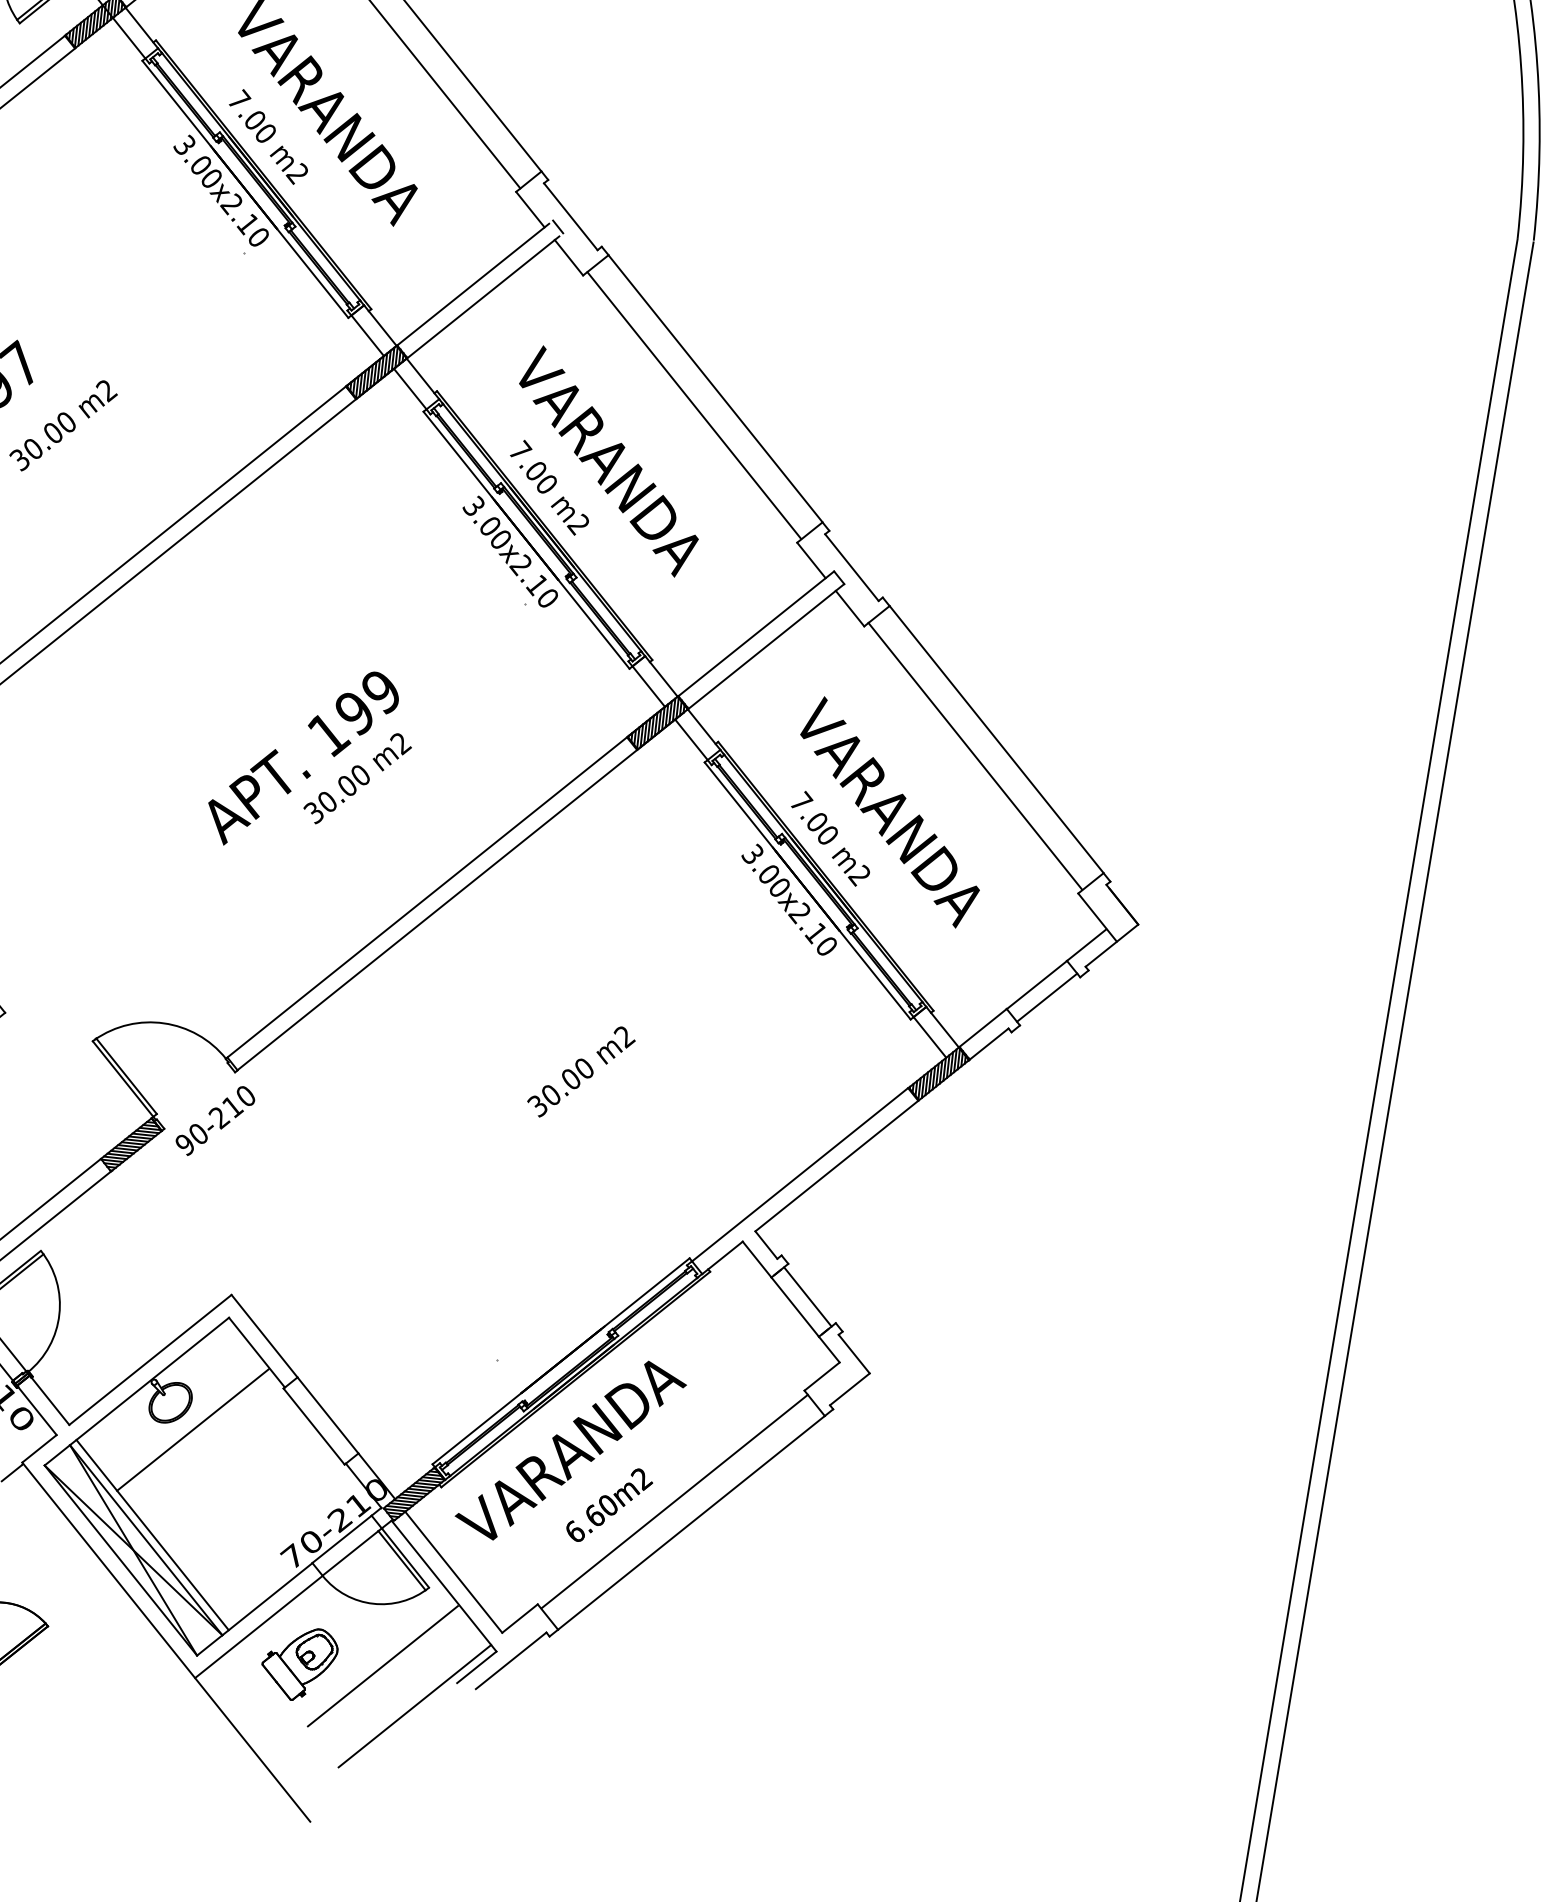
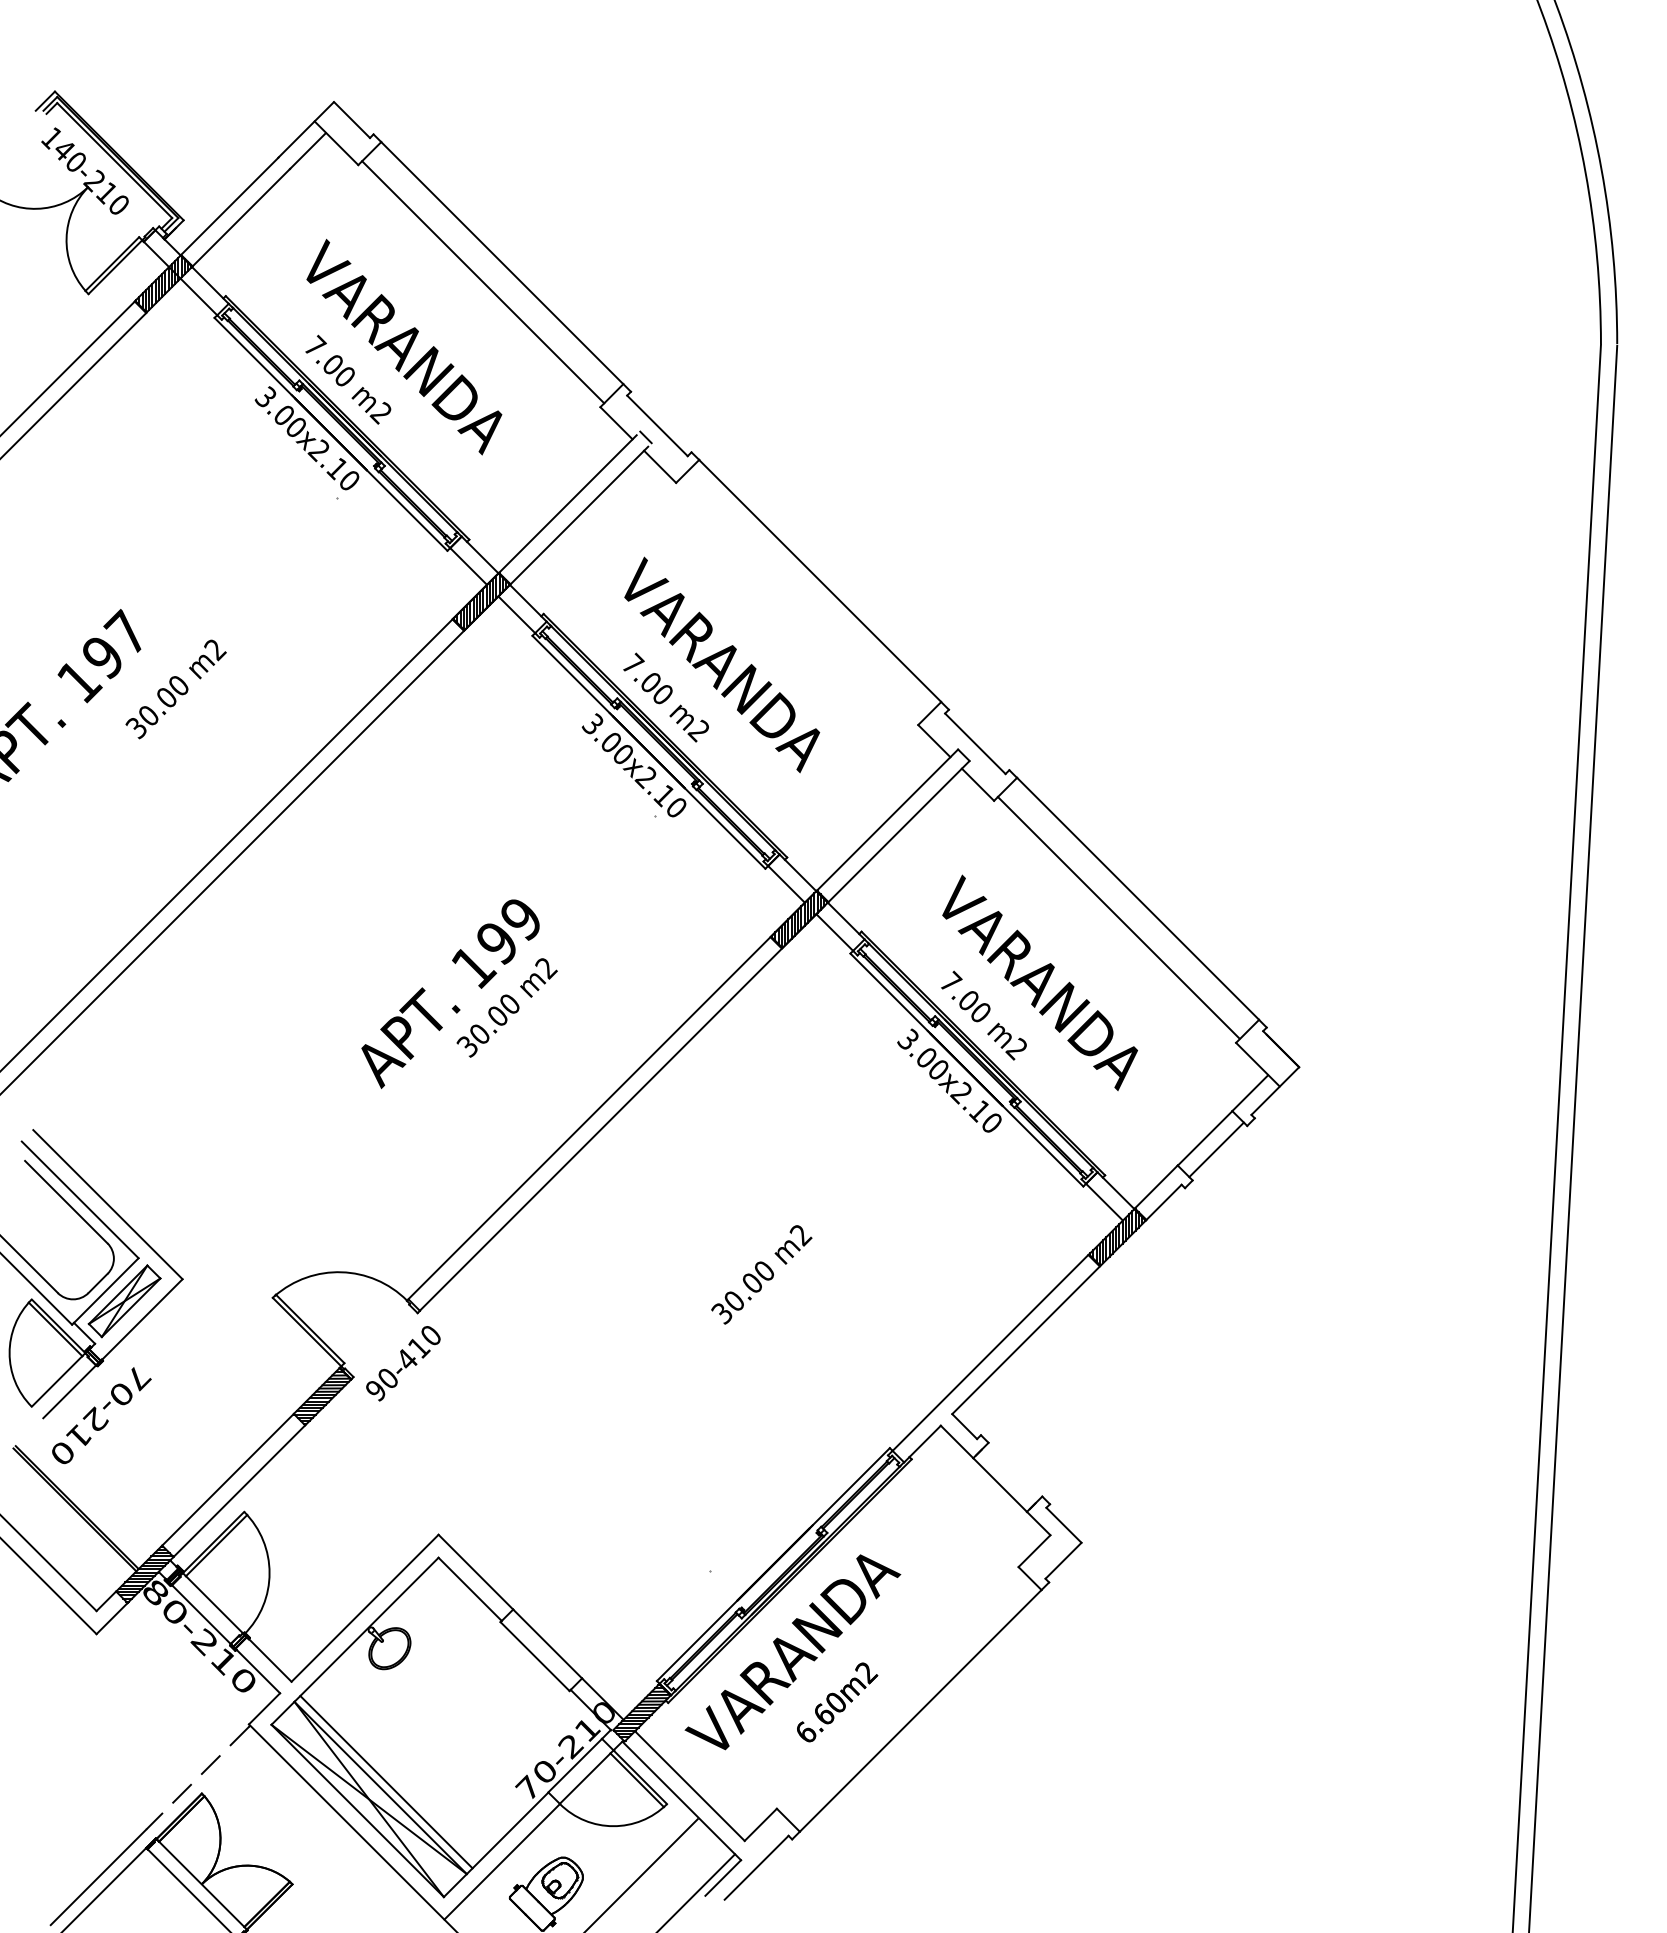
line: (693, 405) -> (800, 599), removed
text: (218, 1118) -> (406, 1360), 90-210 -> 90-410
line: (807, 1296) -> (1011, 1473), removed
line: (192, 1430) -> (414, 1673), removed
line: (674, 1501) -> (901, 1691), removed

